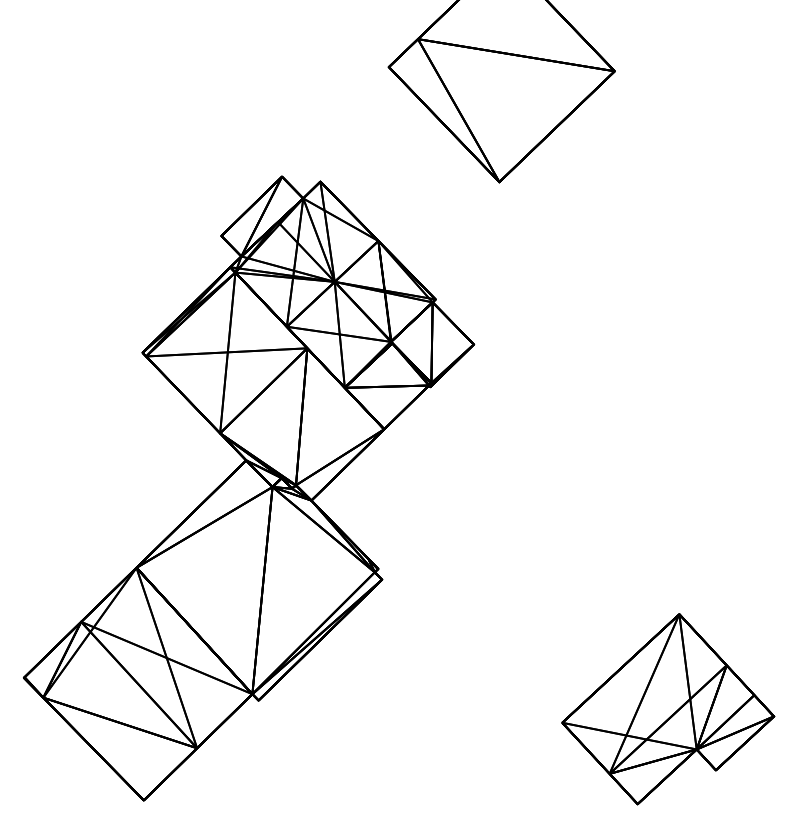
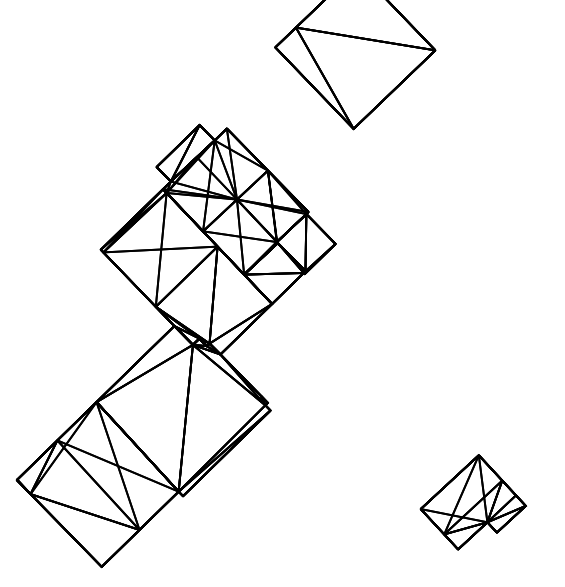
part: (668, 709) -> (473, 502), size x0.7

